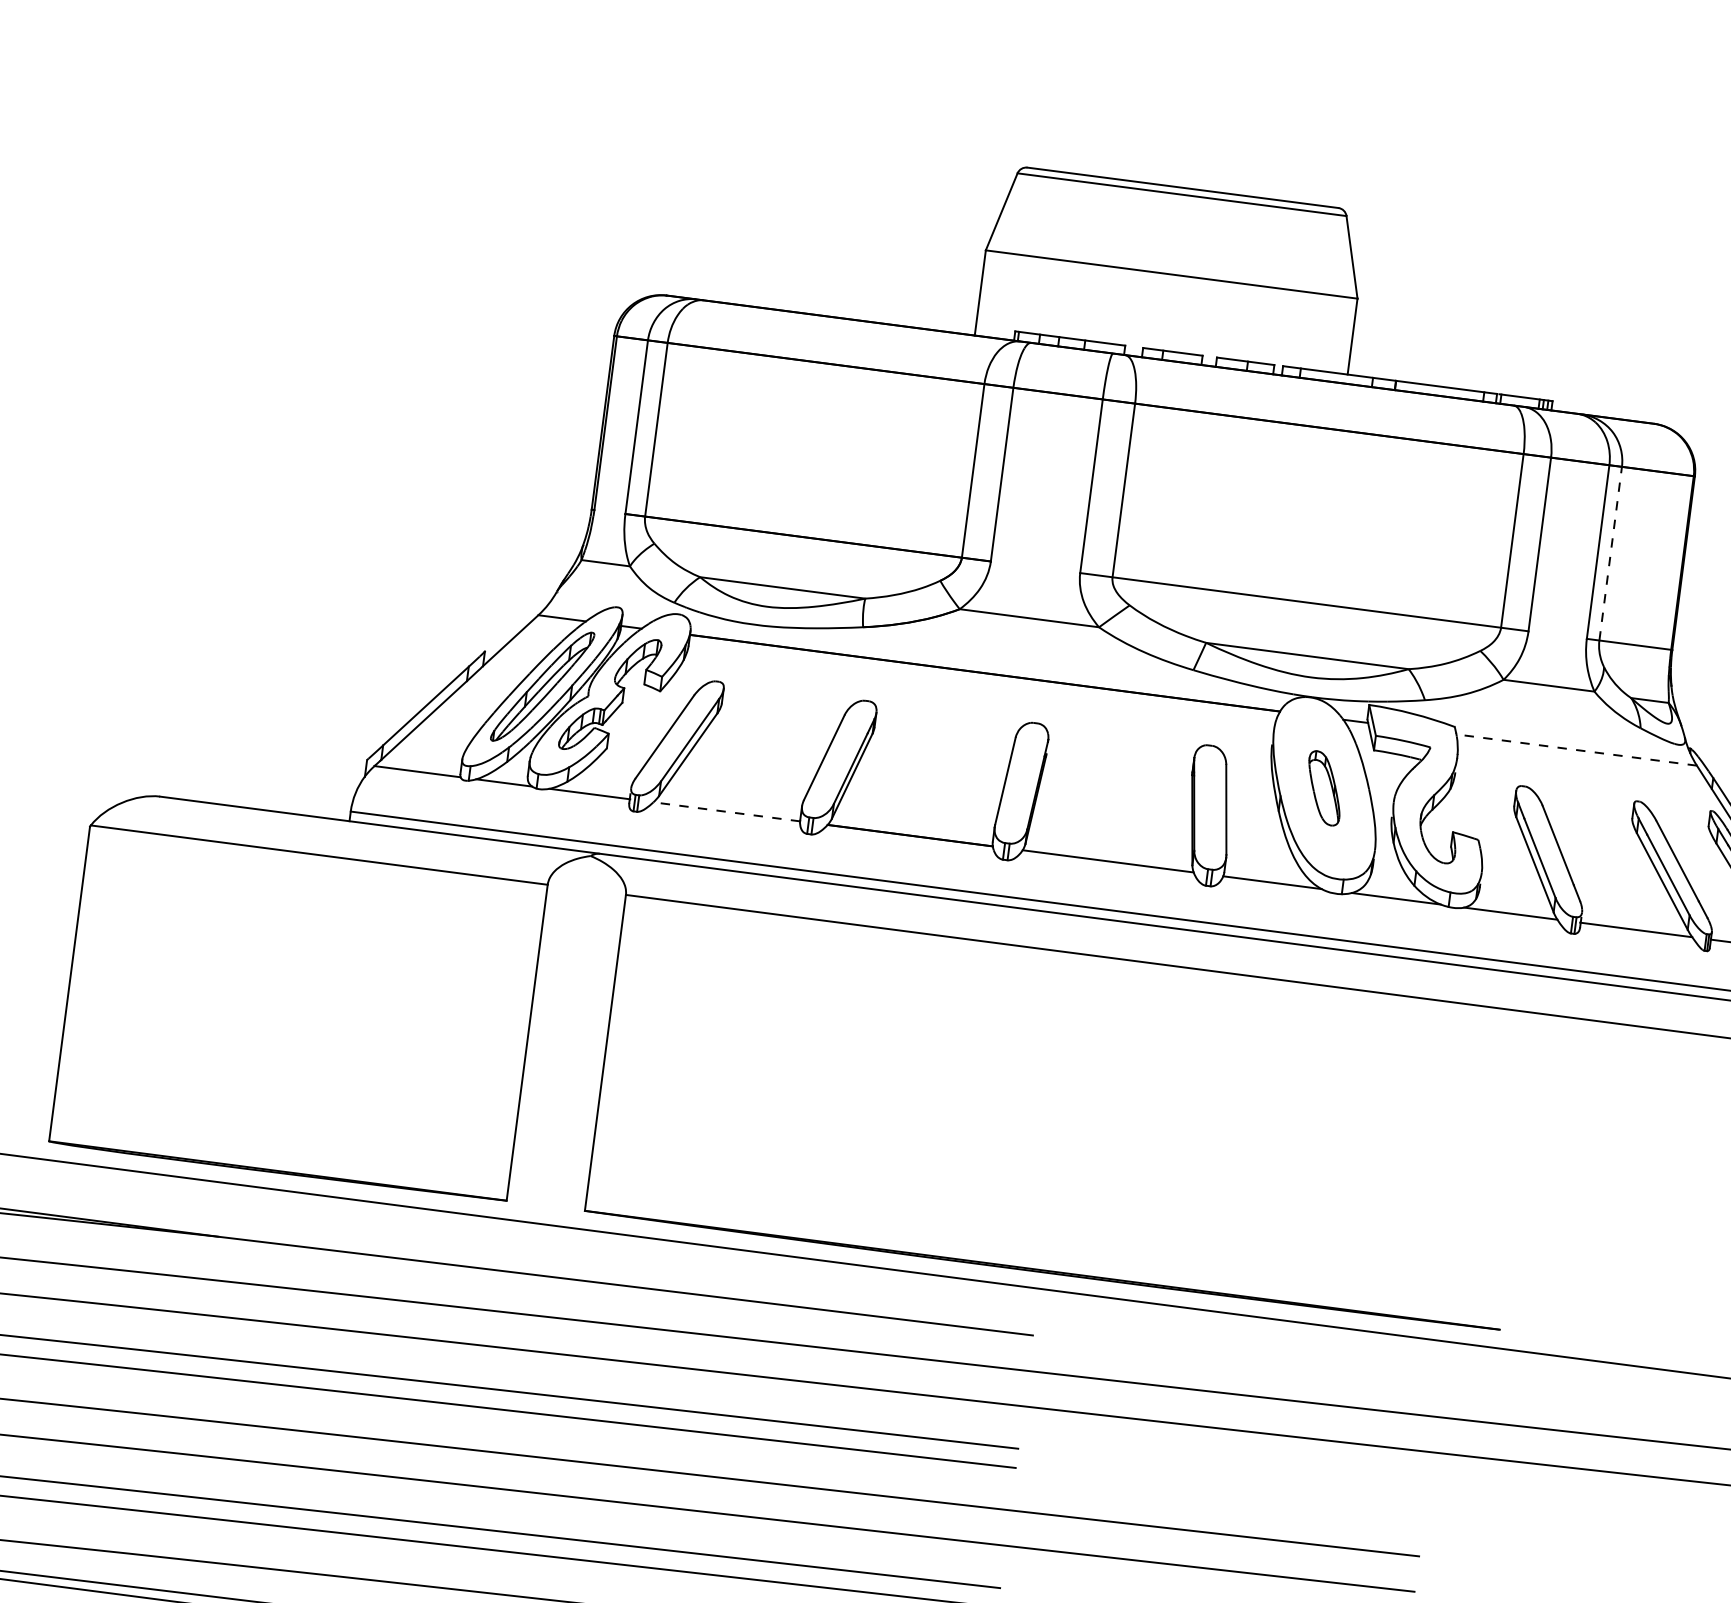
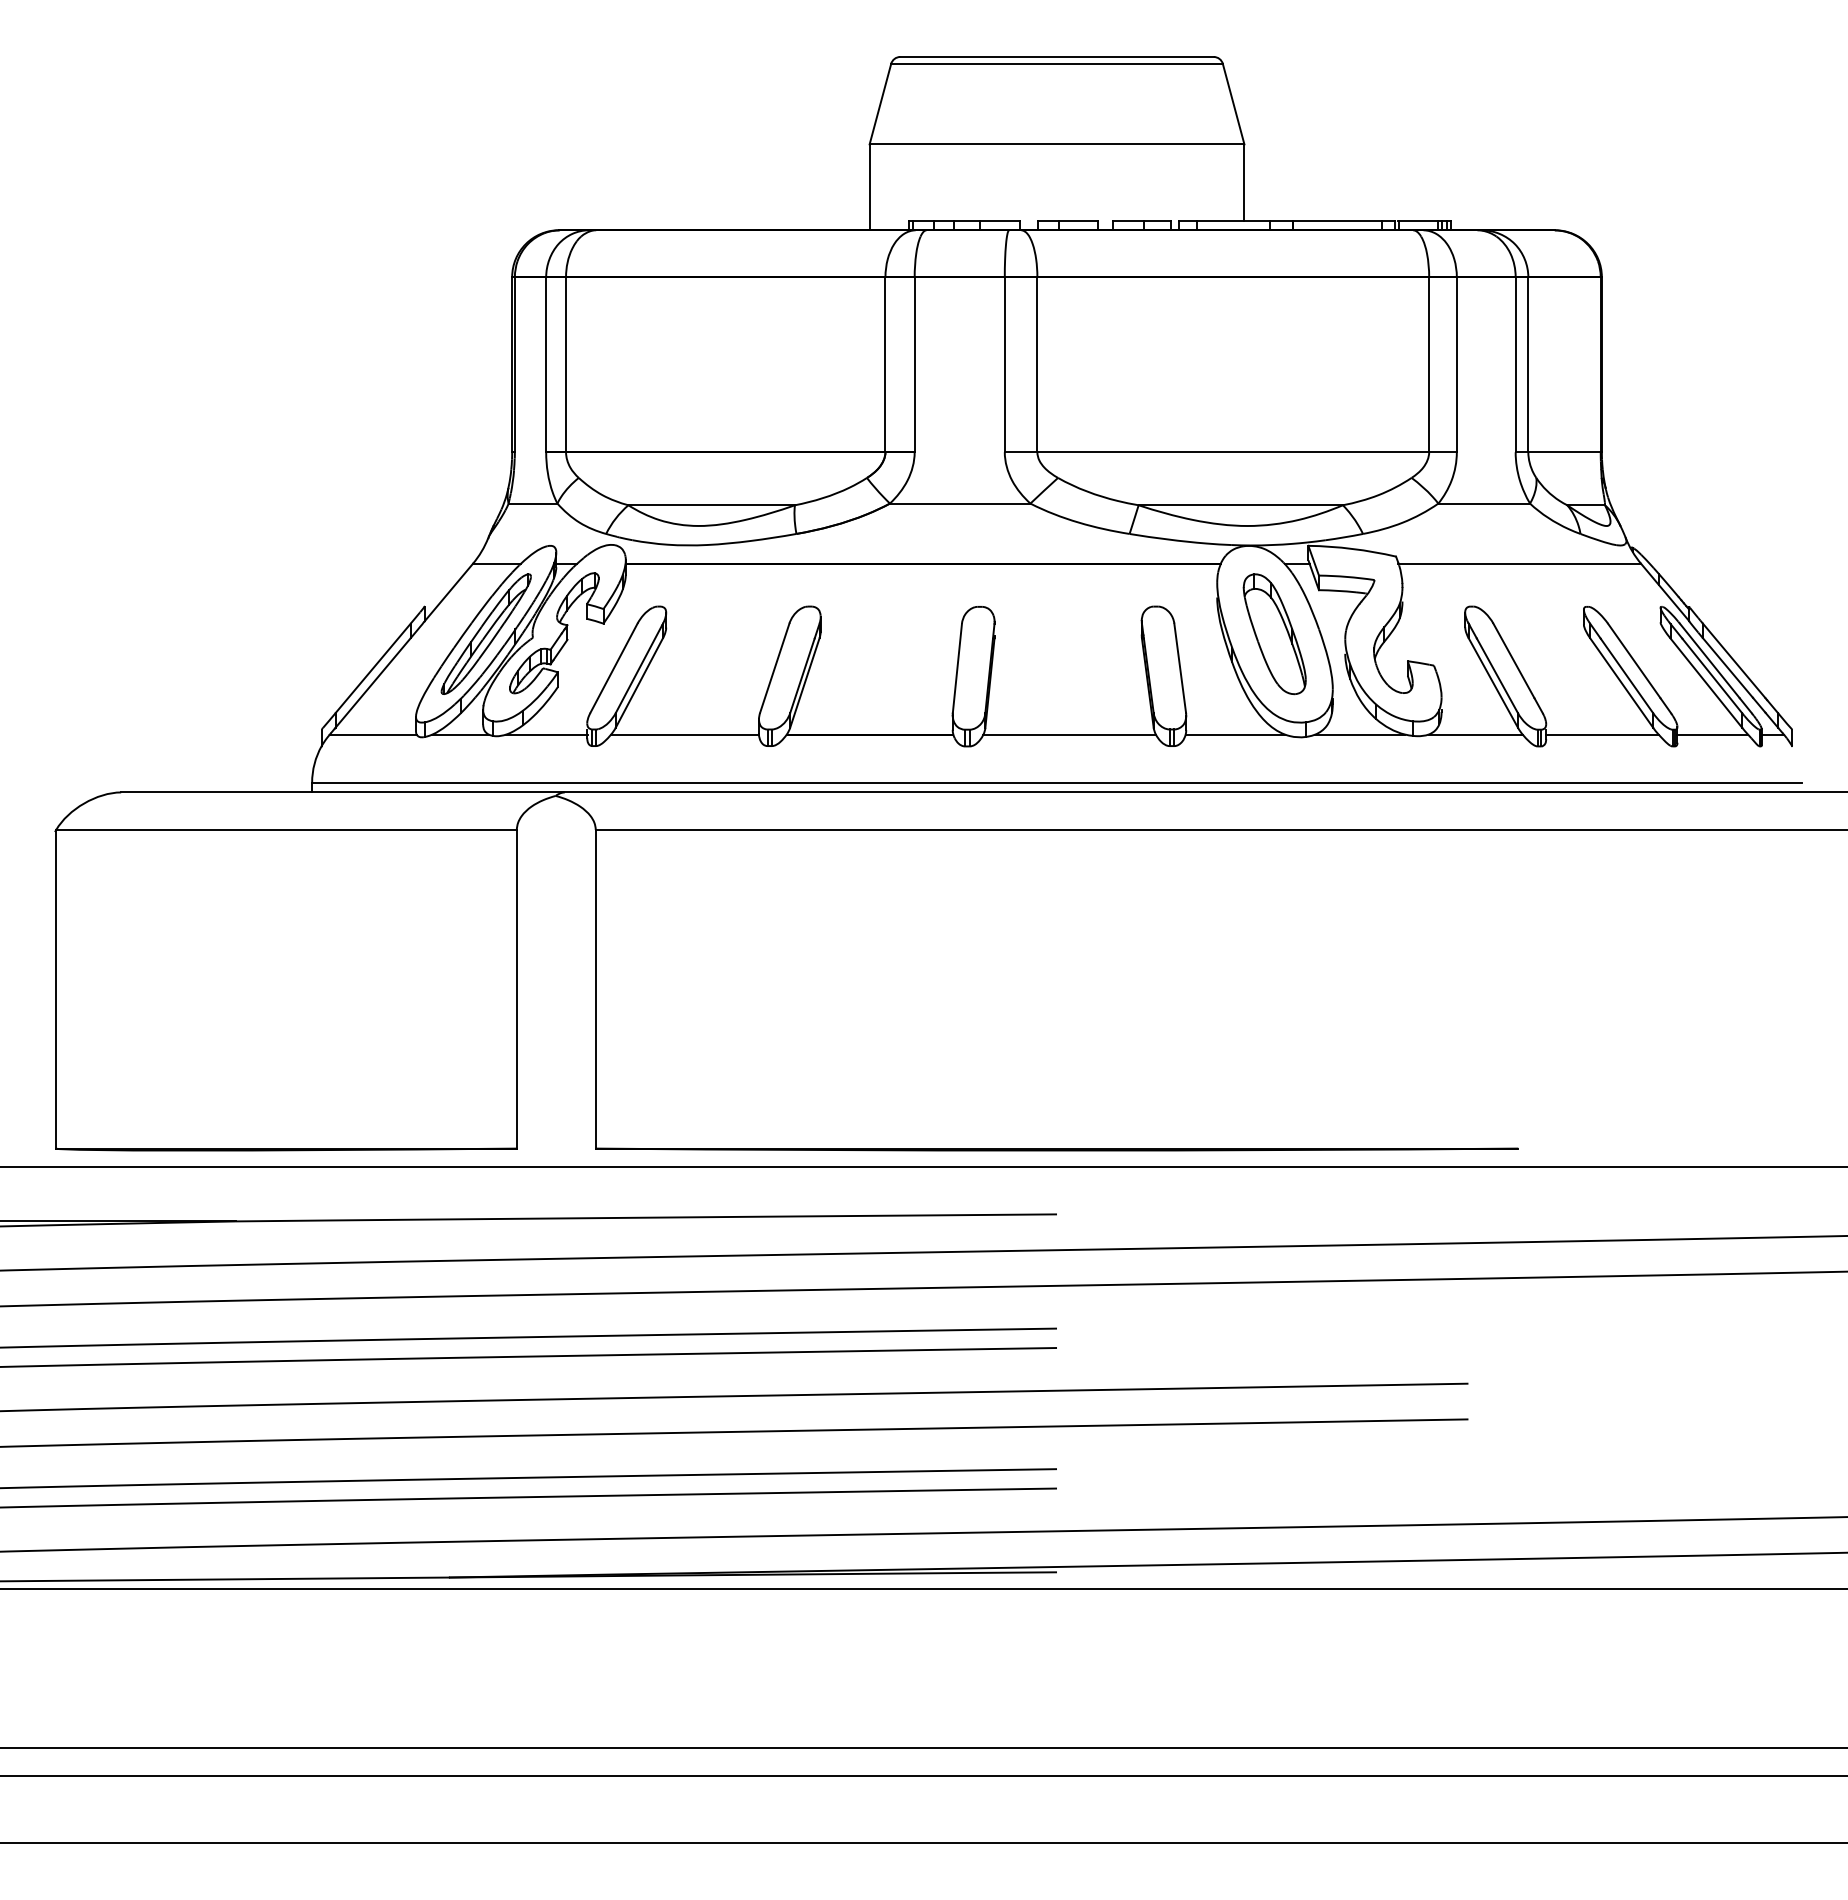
line: (1610, 553) -> (1528, 364), dashed -> solid
line: (1576, 749) -> (1519, 563), dashed -> solid
part: (1324, 788) -> (1274, 634), size x1.67
line: (727, 811) -> (685, 734), dashed -> solid

